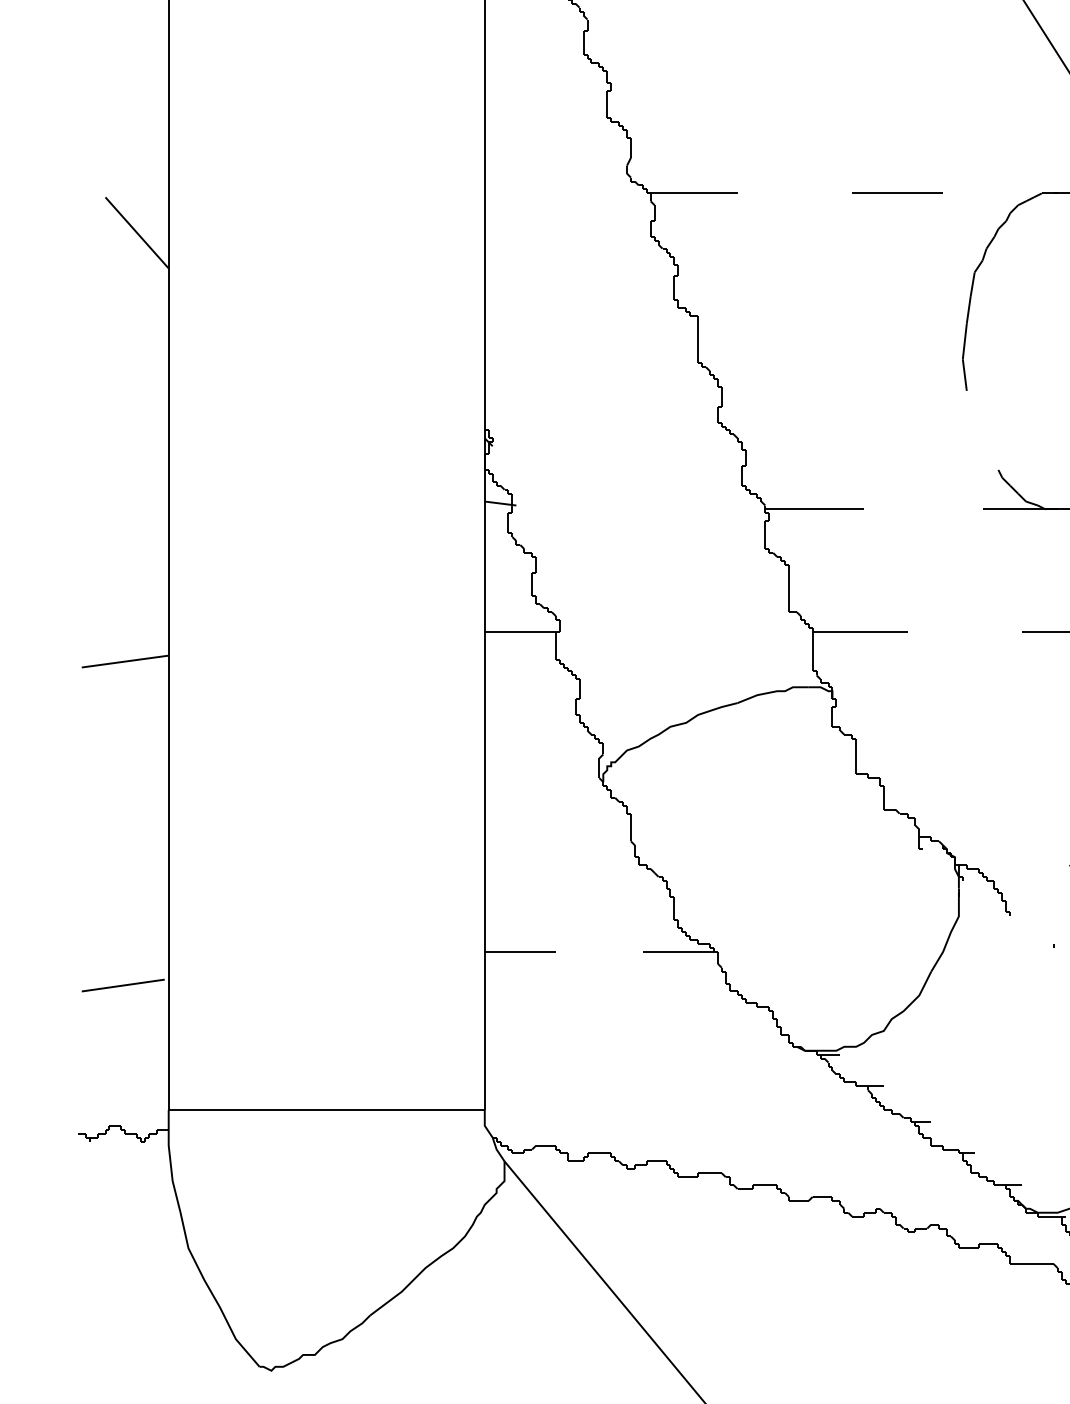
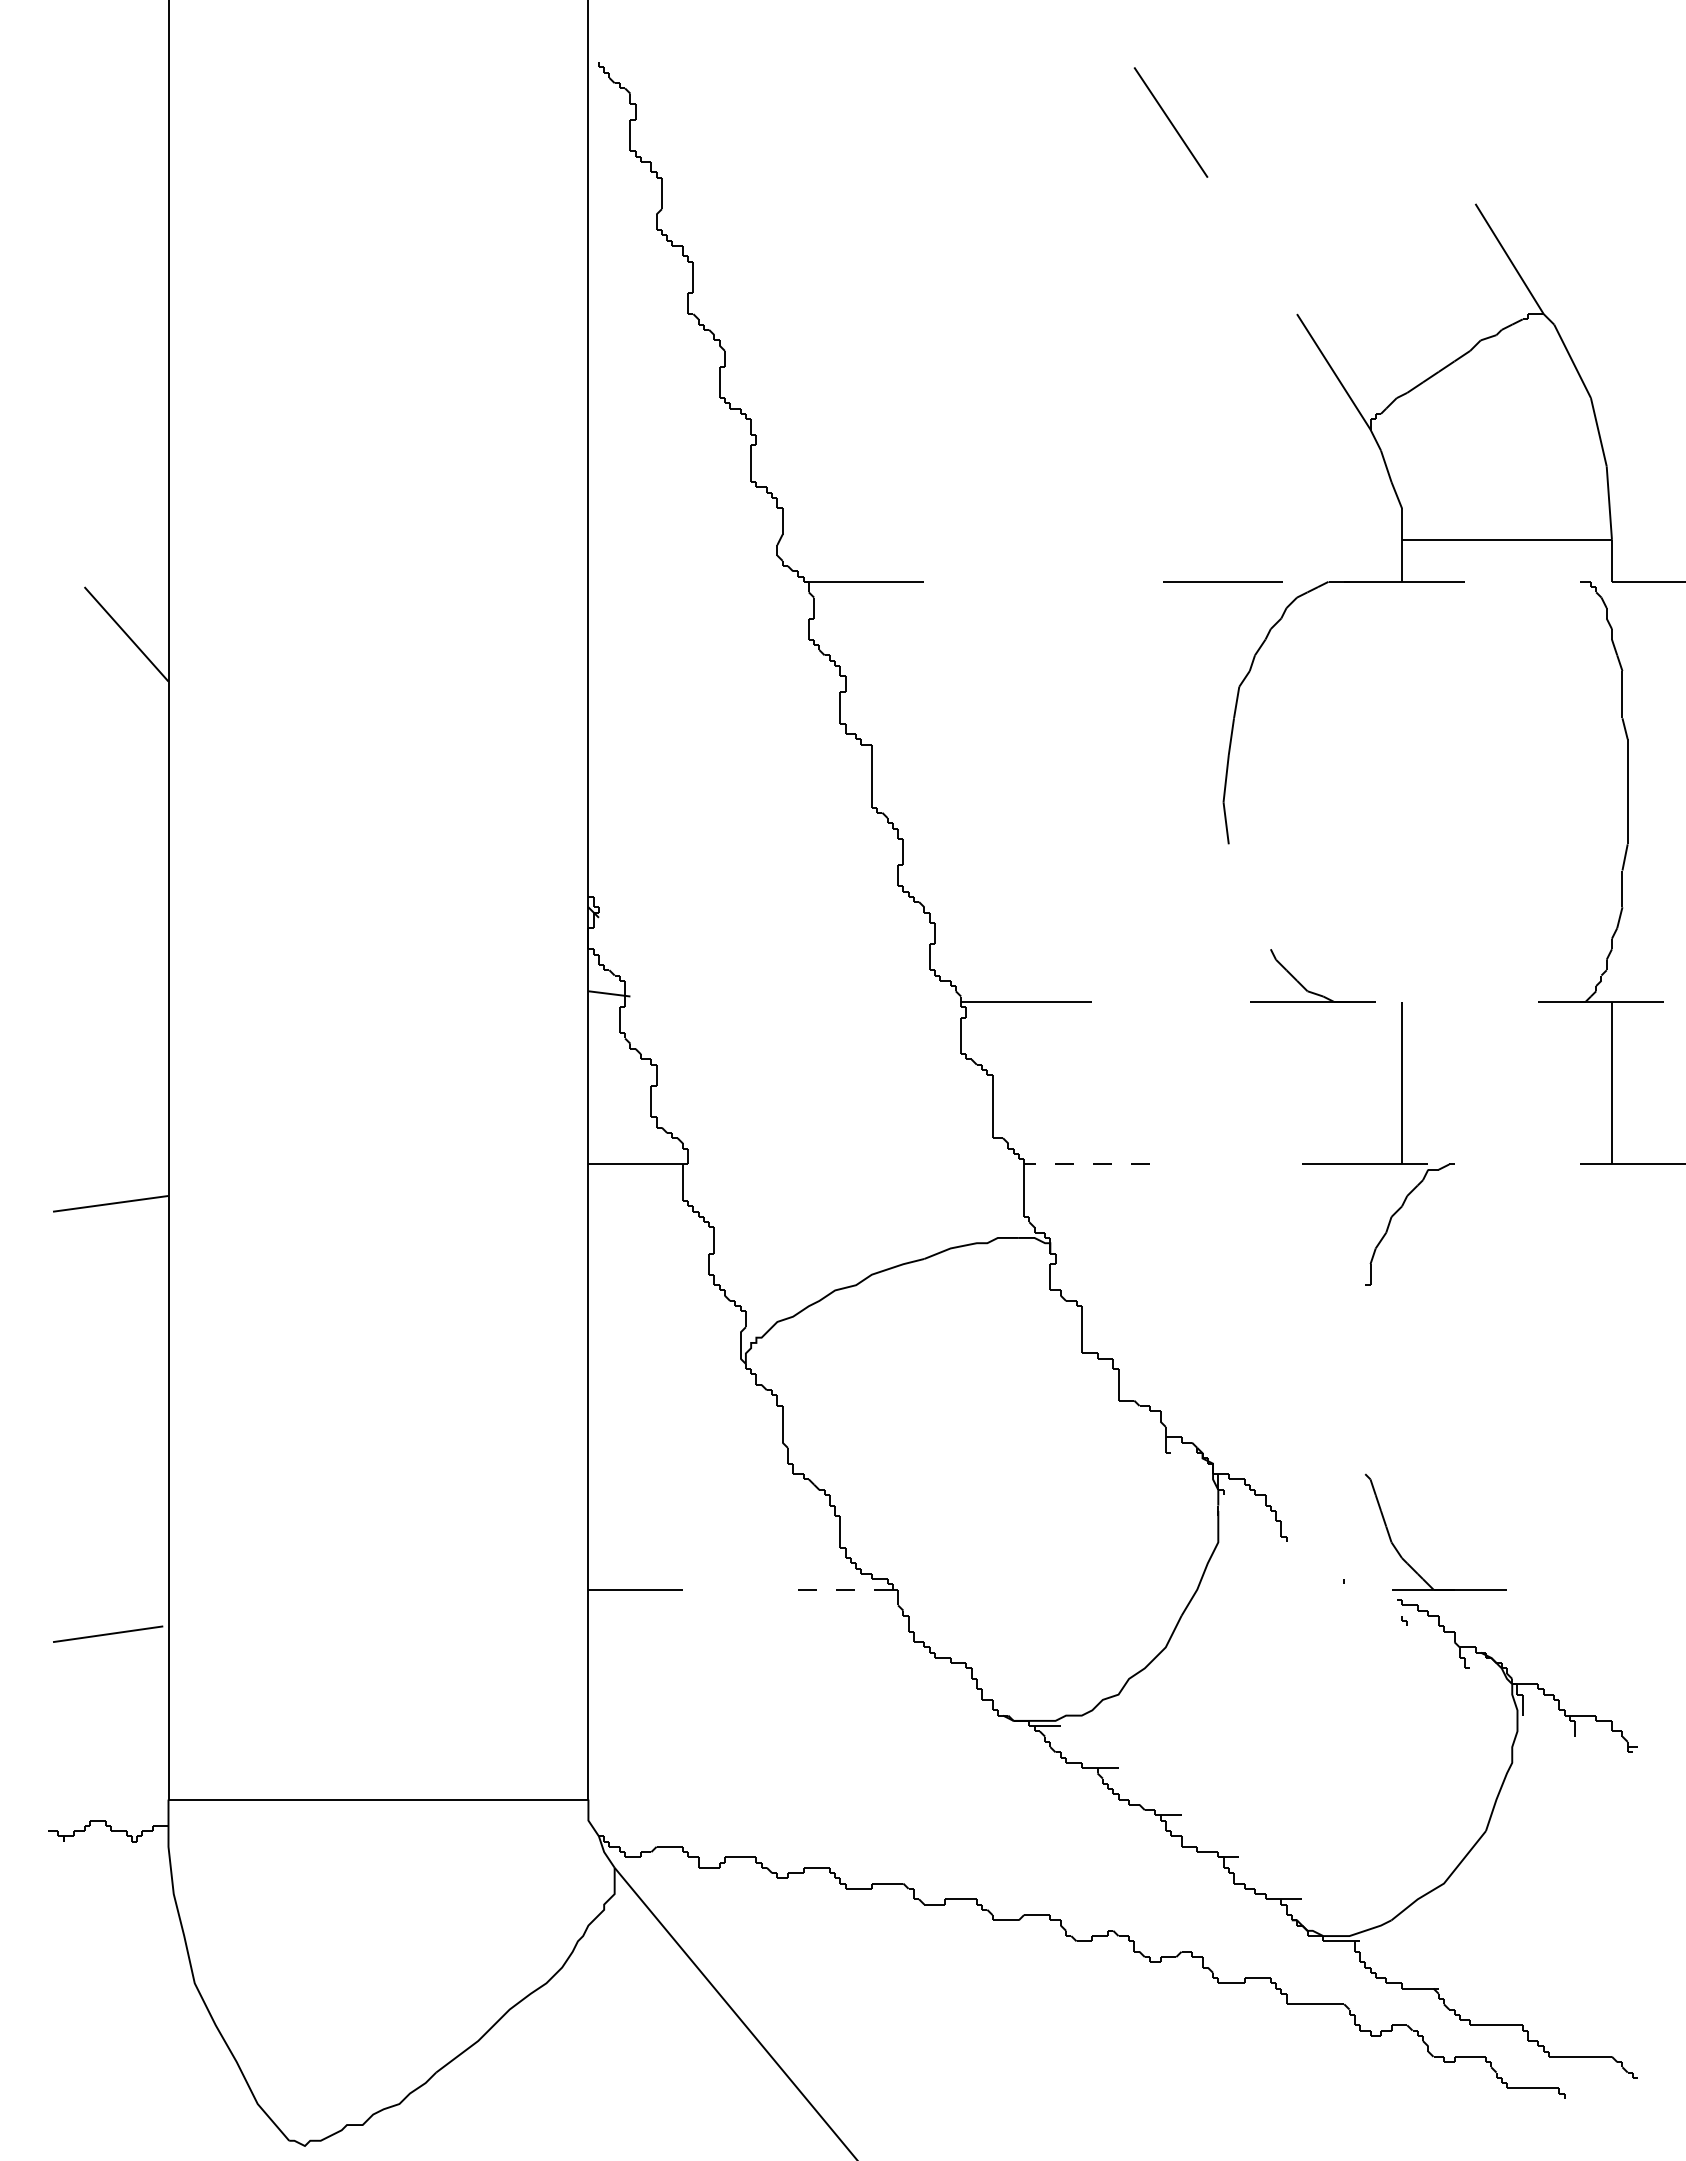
line: (897, 193) -> (1222, 581), moved
line: (860, 631) -> (1087, 1164), solid -> dashed
line: (678, 951) -> (845, 1589), solid -> dashed

